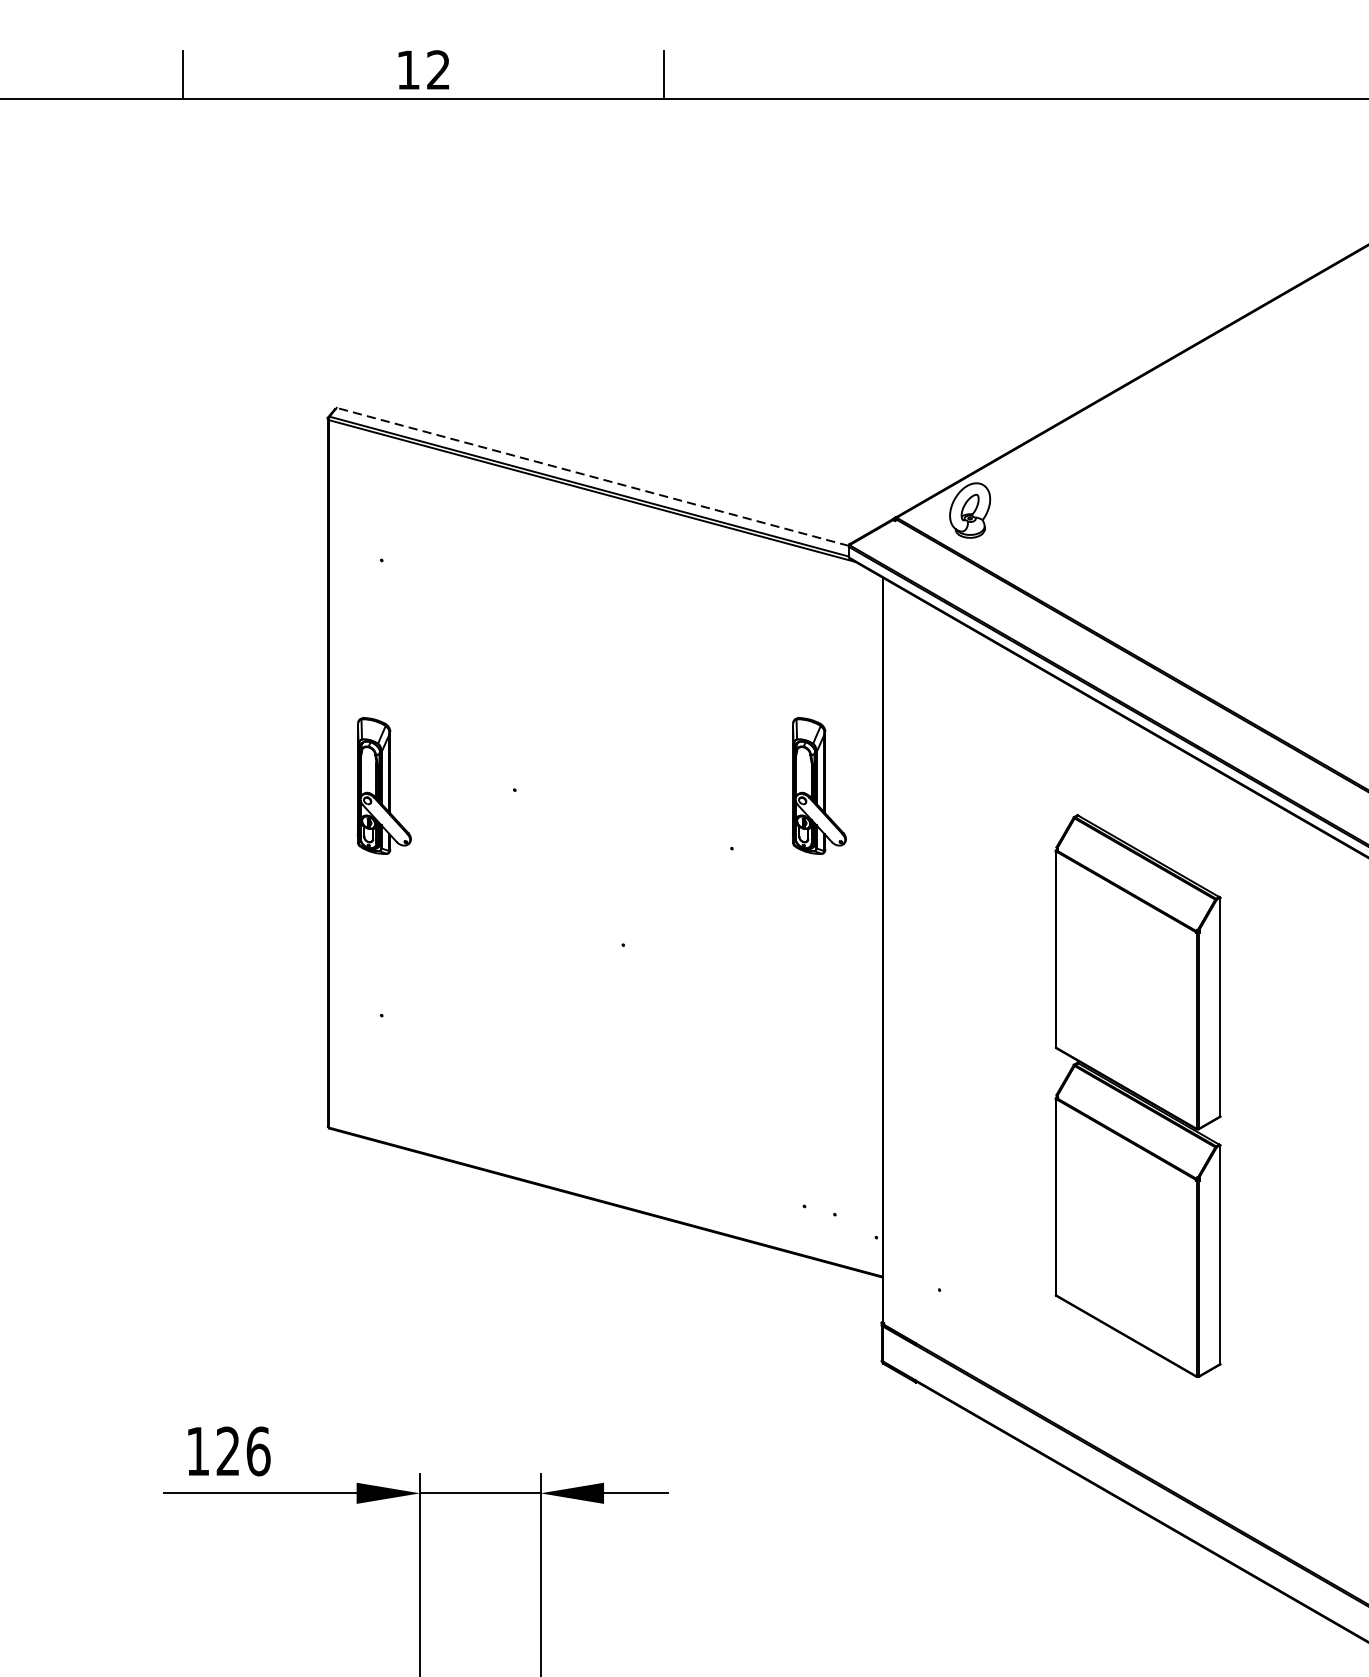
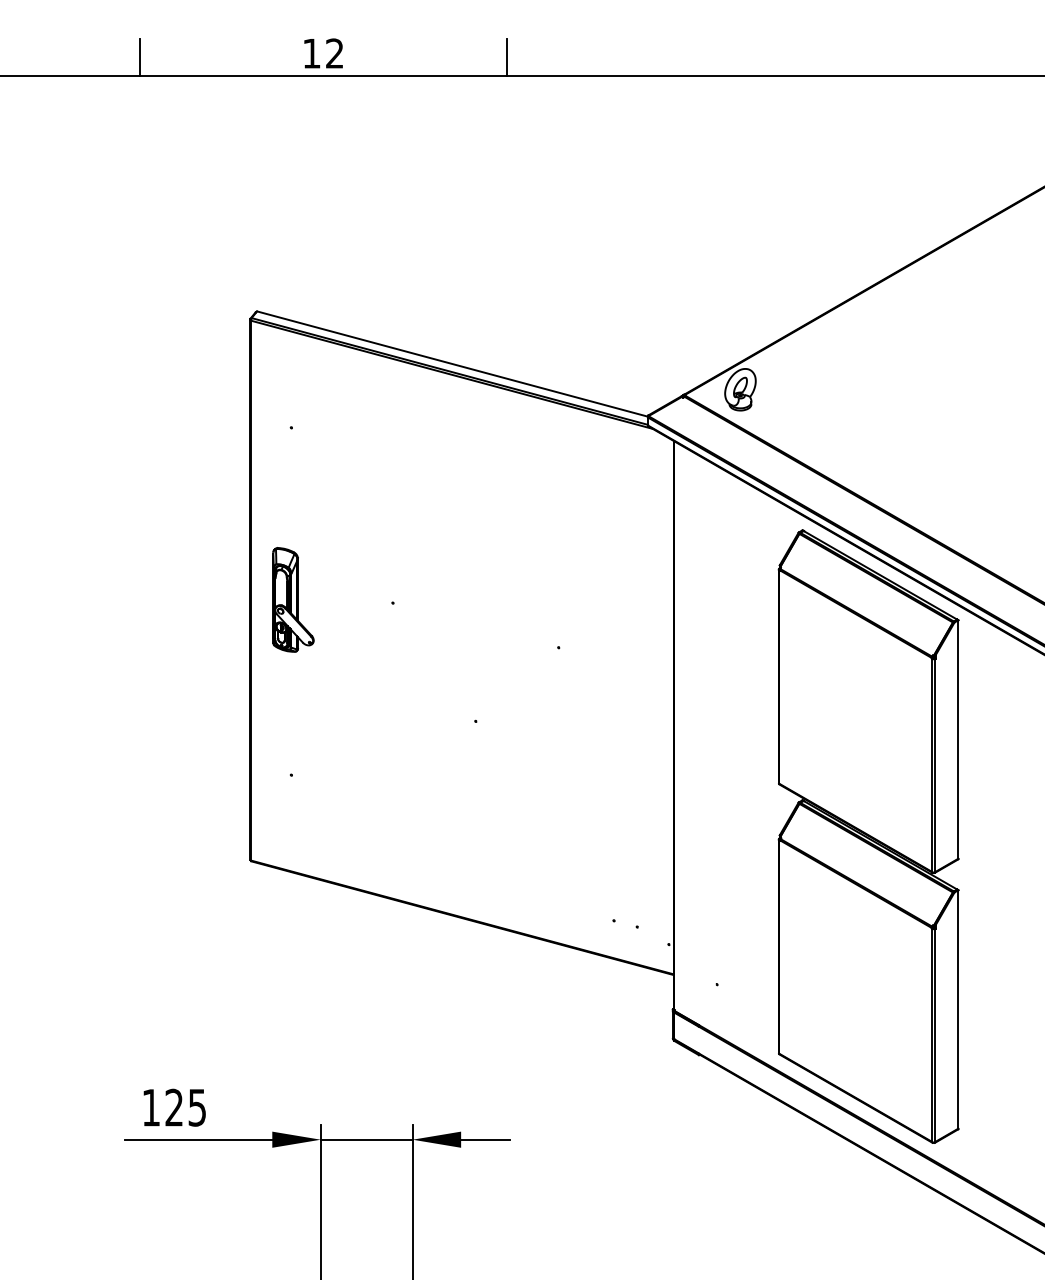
line: (592, 476) -> (452, 363), dashed -> solid
part: (819, 785) -> (625, 599), removed
part: (1137, 1095) -> (868, 836), size x1.43
text: (258, 1451) -> (197, 1107), 126 -> 125

